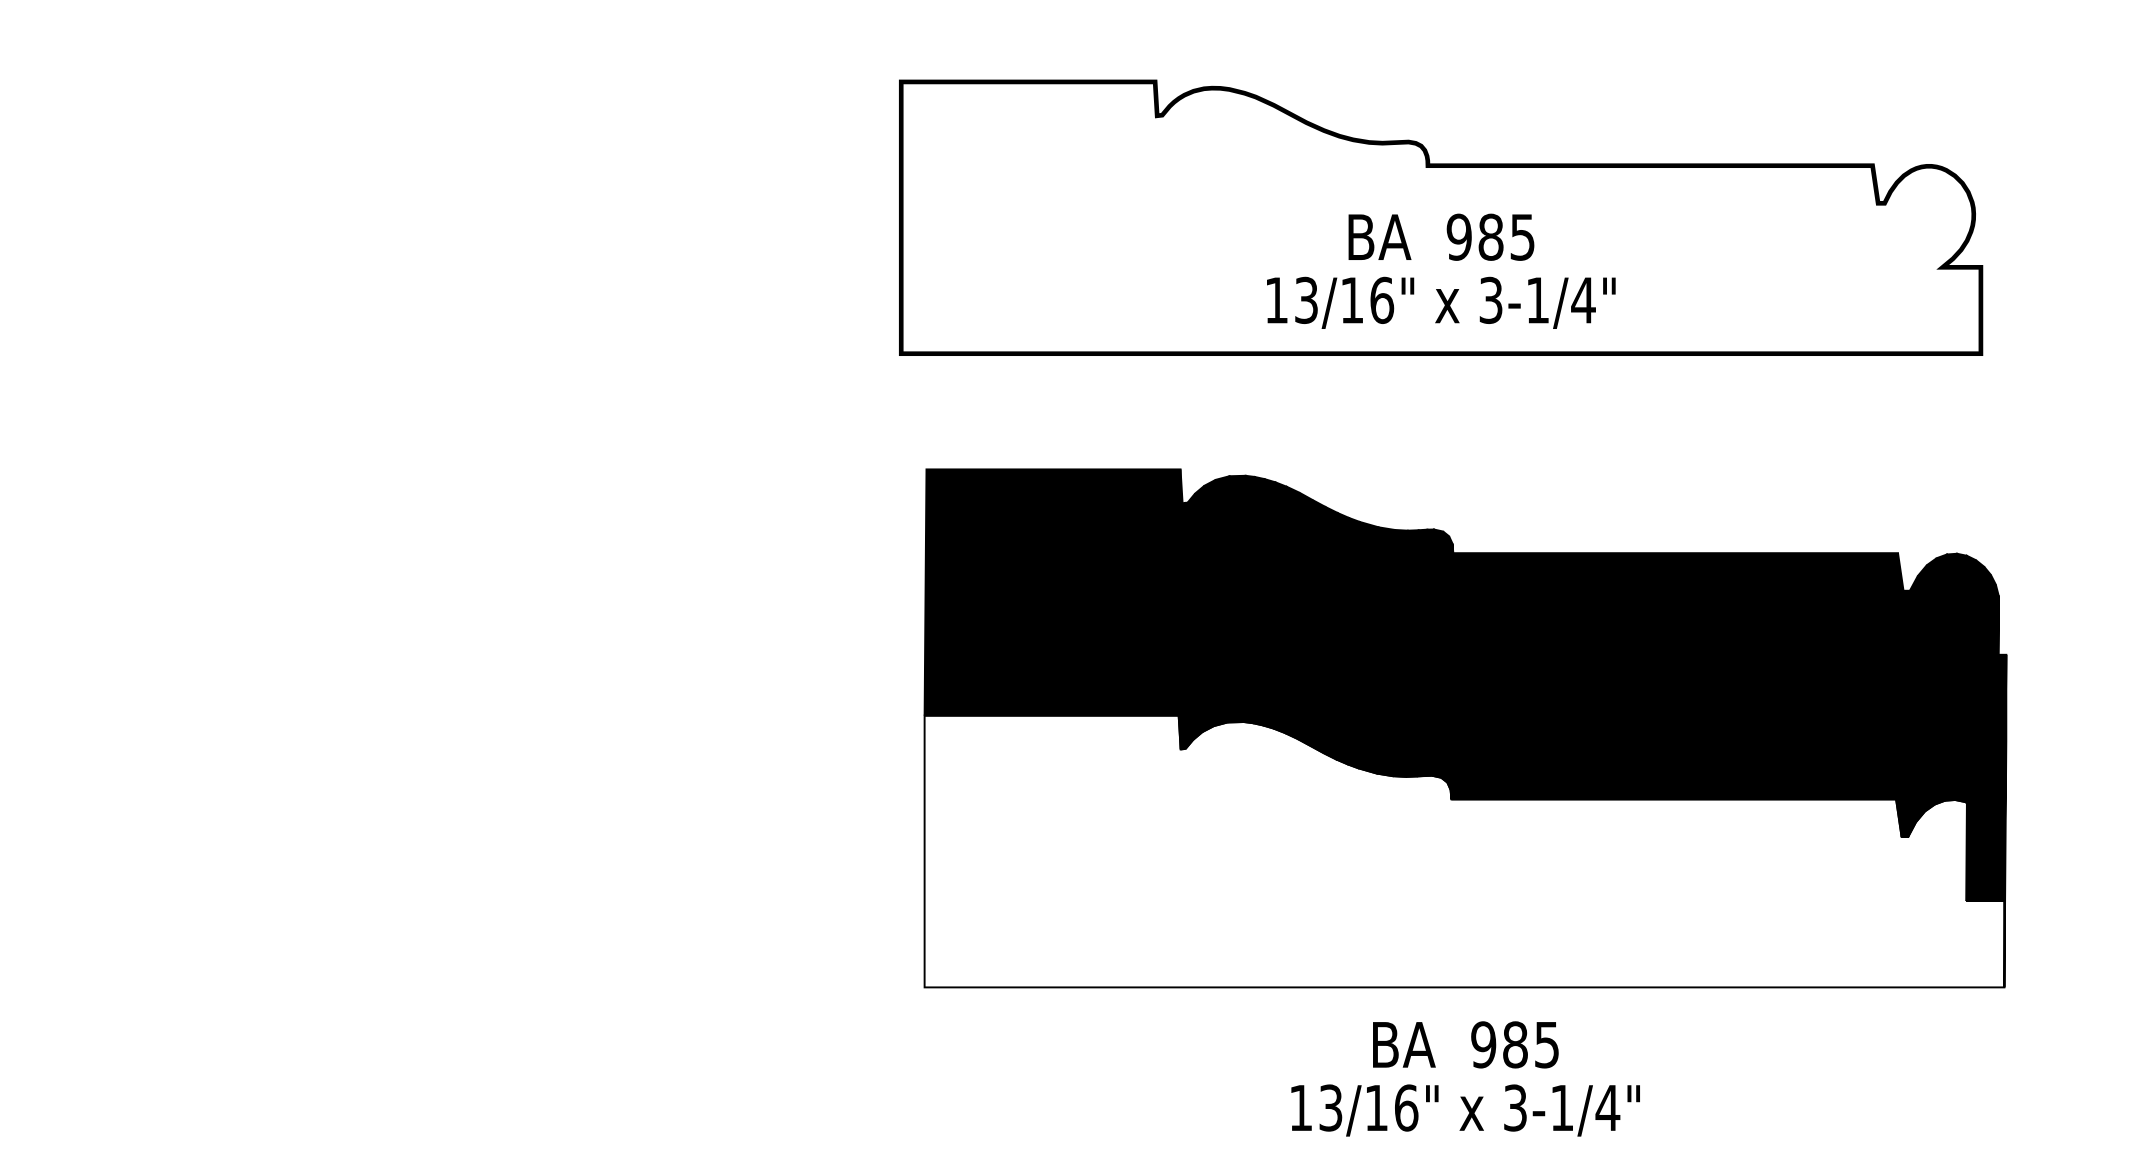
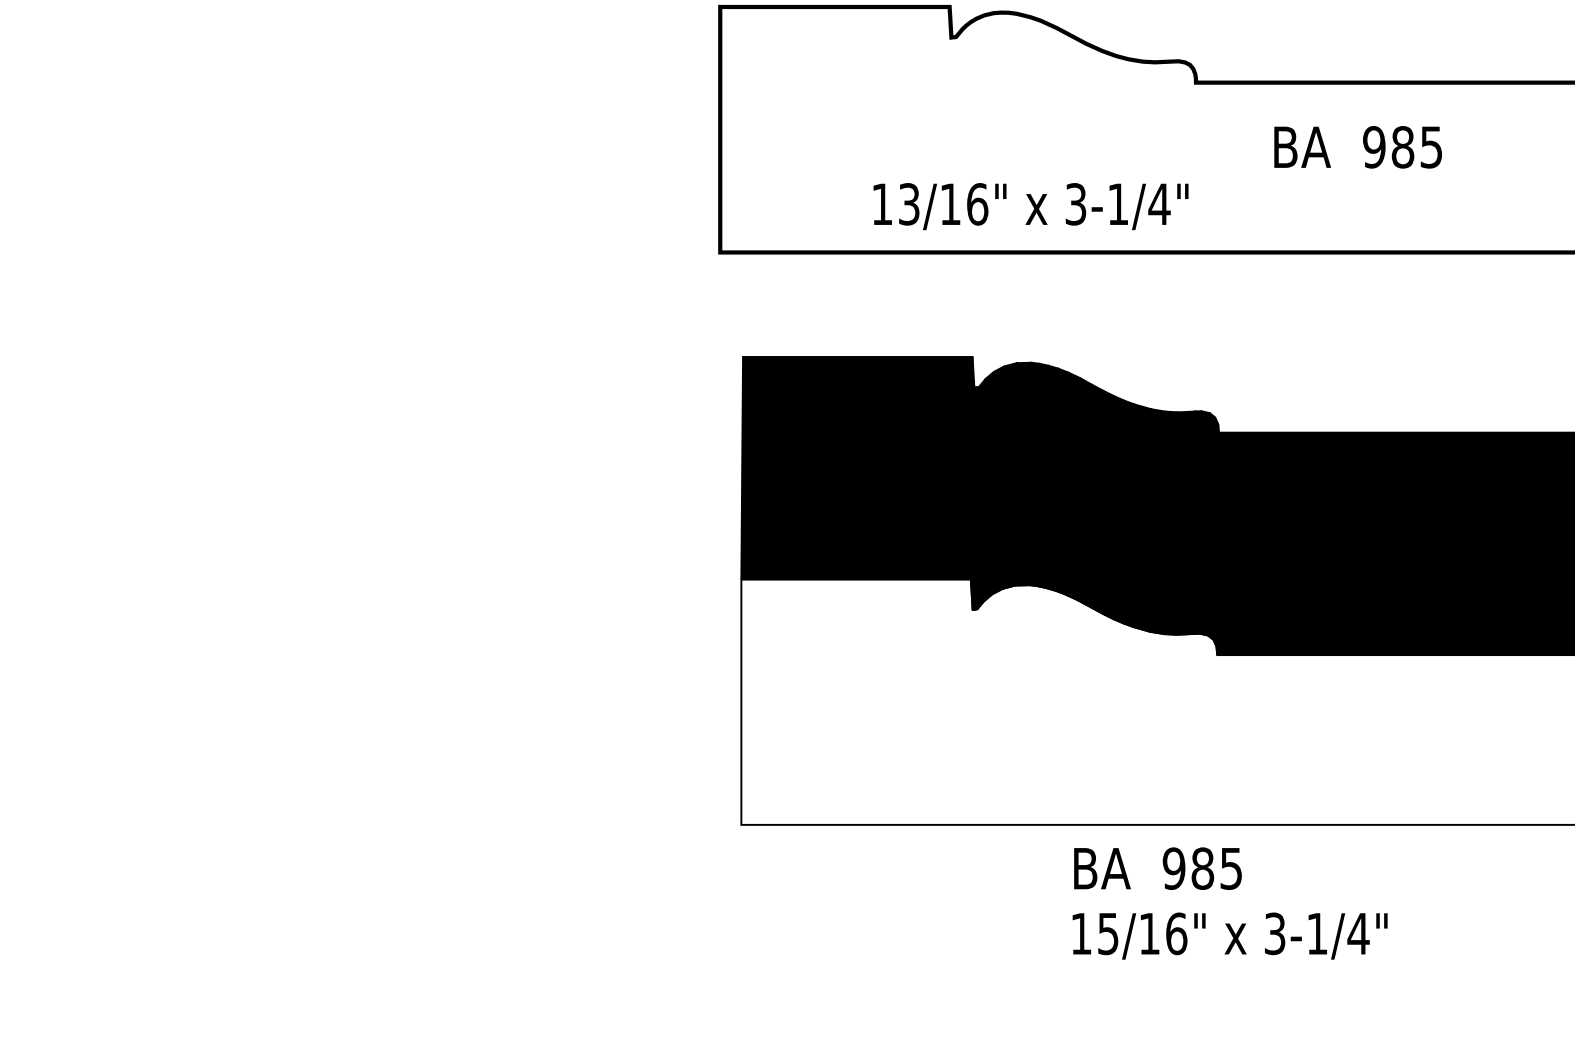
text: (1441, 236) -> (1358, 146), moved
text: (1441, 302) -> (1031, 206), moved
text: (1465, 1044) -> (1157, 868), moved
text: (1331, 1107) -> (1108, 933), 13/16" -> 15/16"

